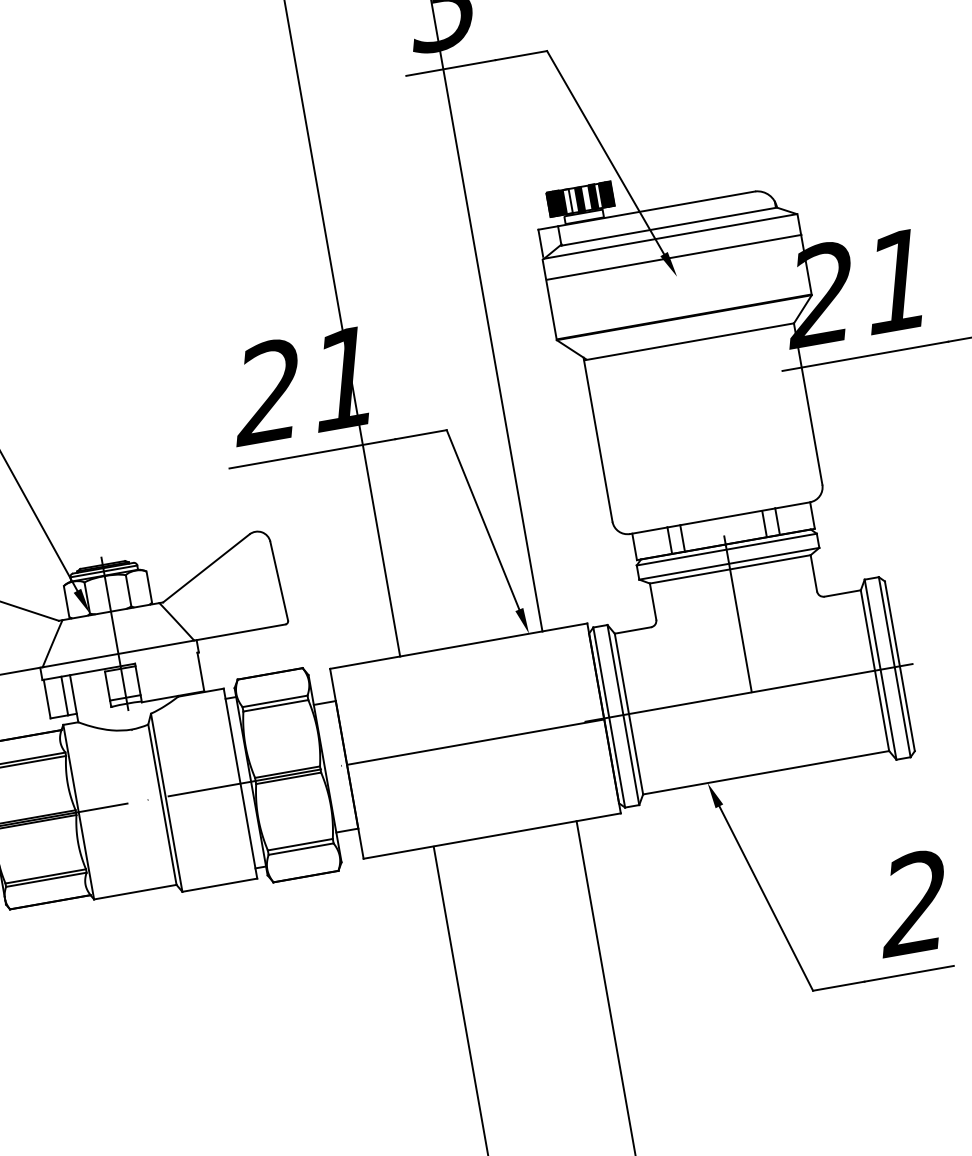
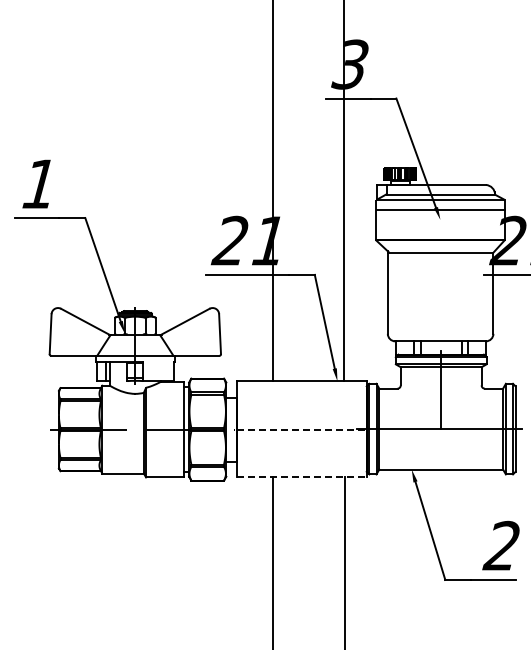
line: (476, 741) -> (302, 429), solid -> dashed
line: (492, 835) -> (302, 476), solid -> dashed

